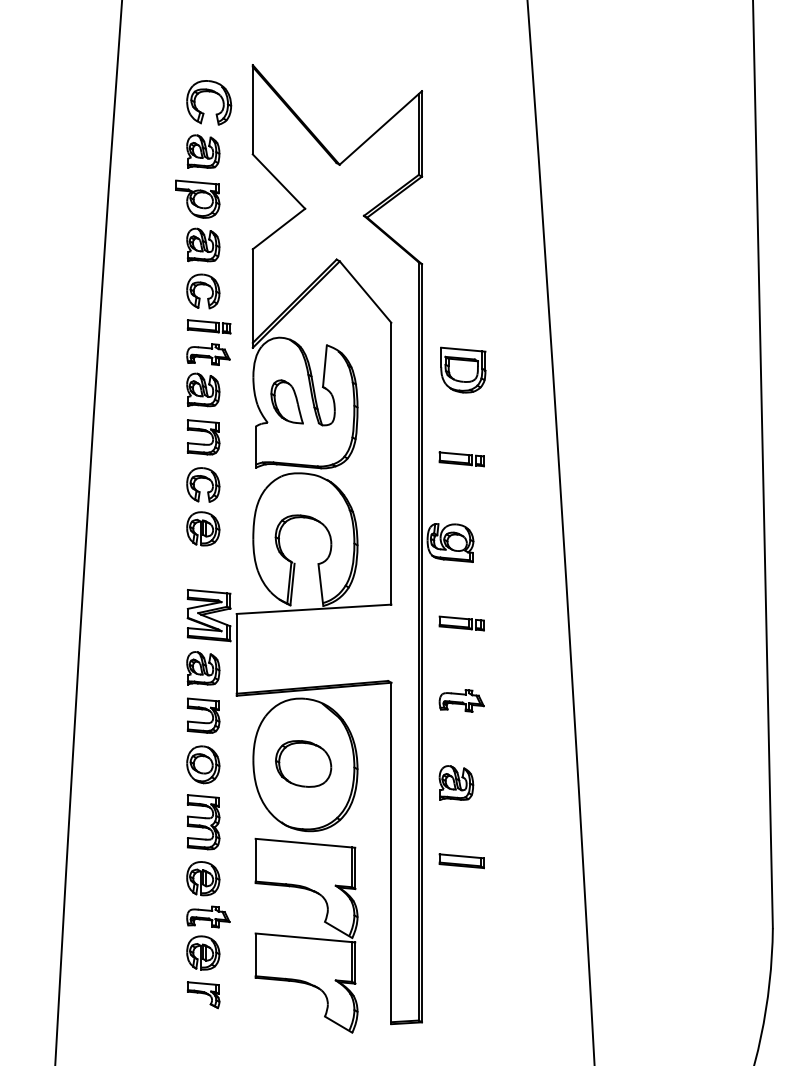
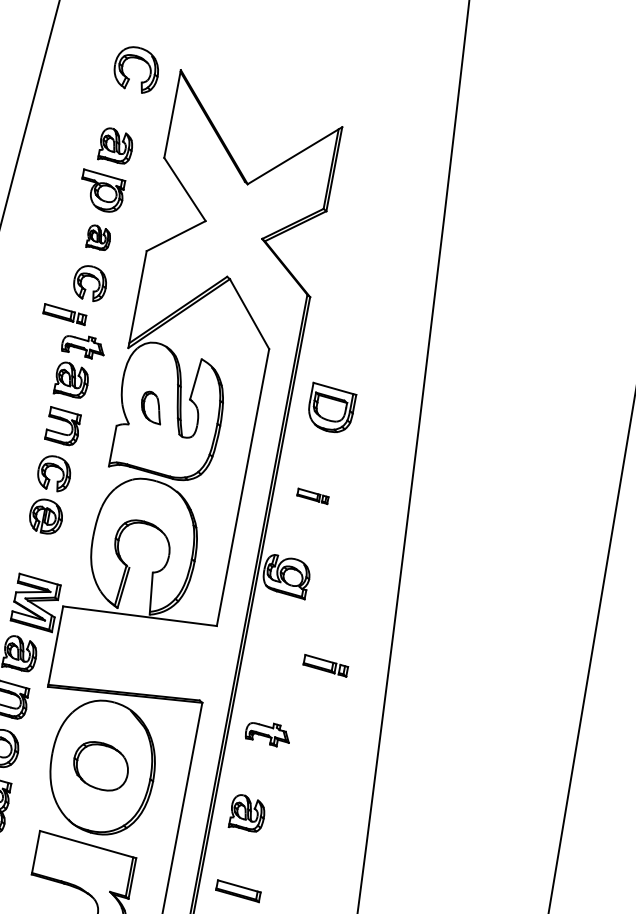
part: (209, 92) -> (138, 59), moved
part: (203, 244) -> (99, 237), size x0.7
part: (208, 326) -> (64, 314), moved
part: (286, 401) -> (151, 406), size x0.7
part: (461, 459) -> (312, 496), size x0.7
part: (461, 623) -> (325, 665), moved

